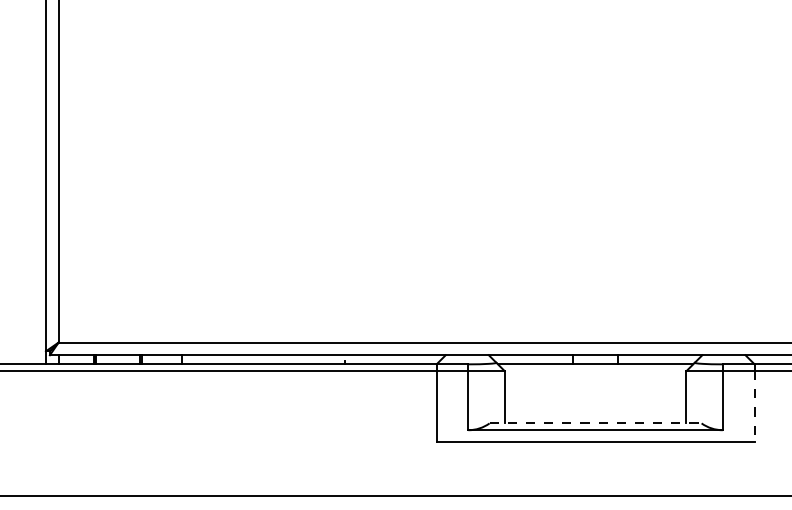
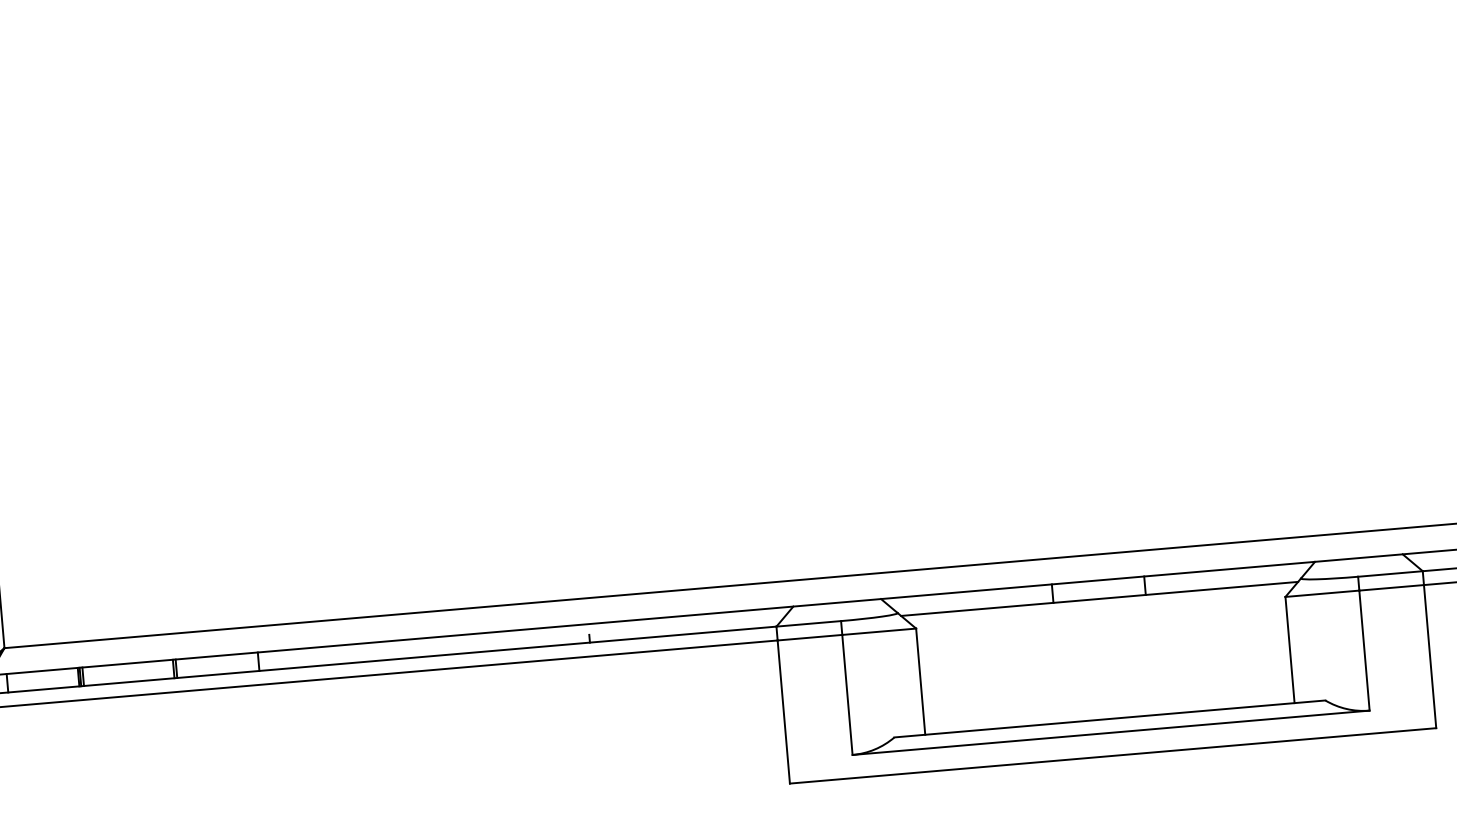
line: (754, 406) -> (1429, 656), dashed -> solid
line: (596, 423) -> (1111, 719), dashed -> solid

